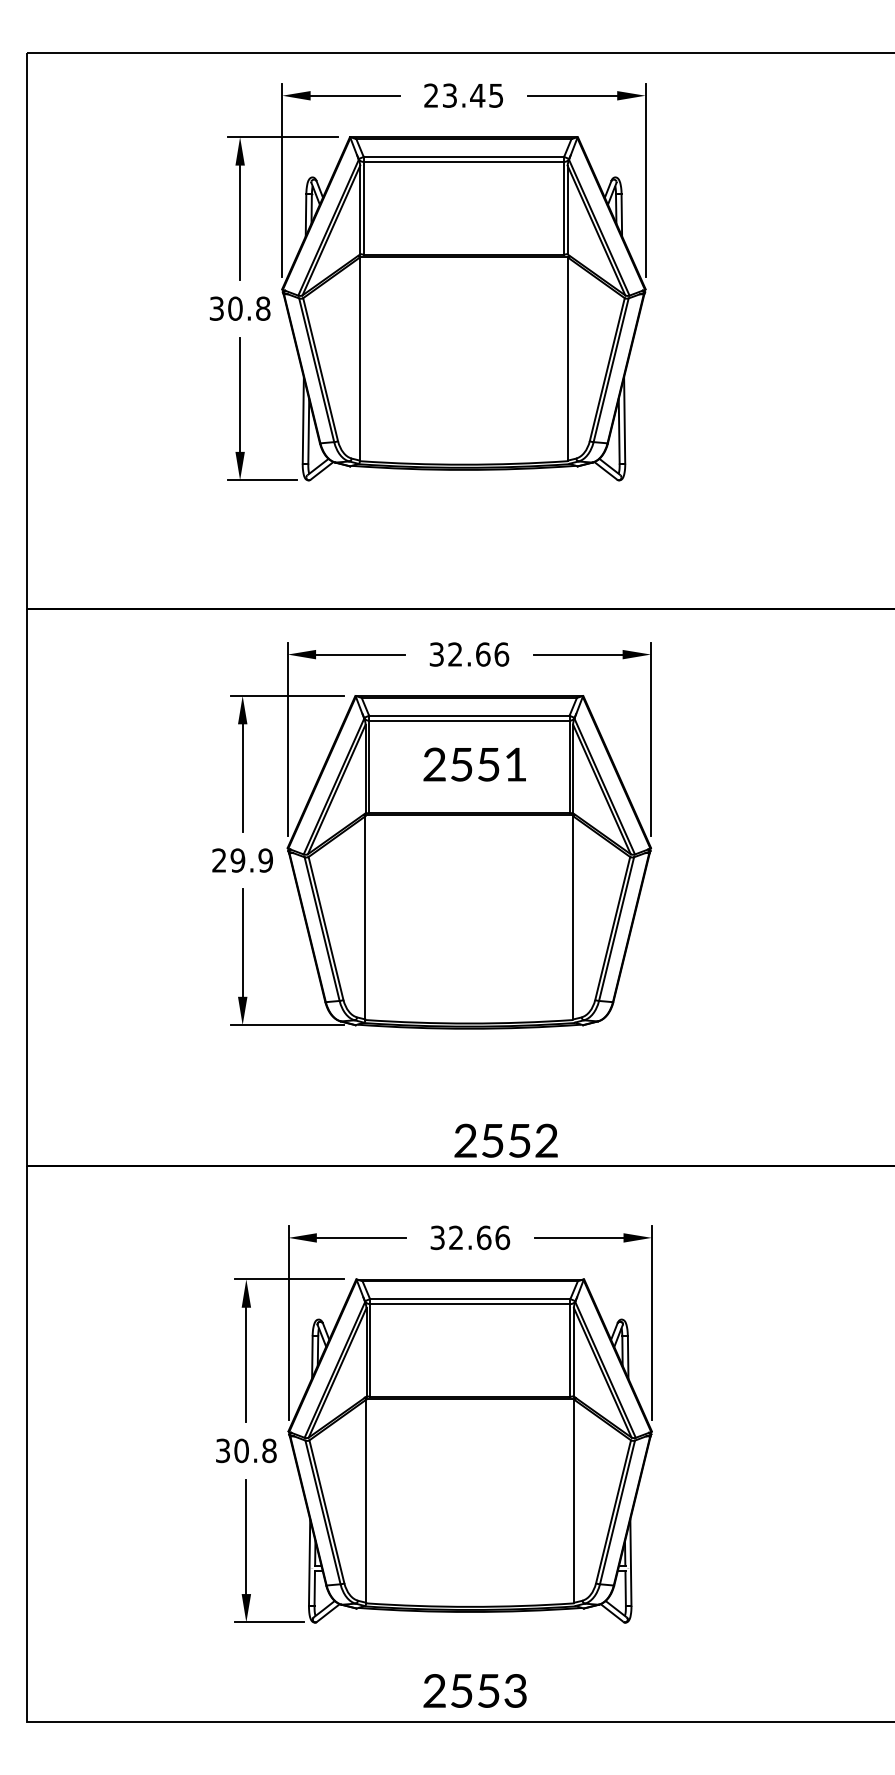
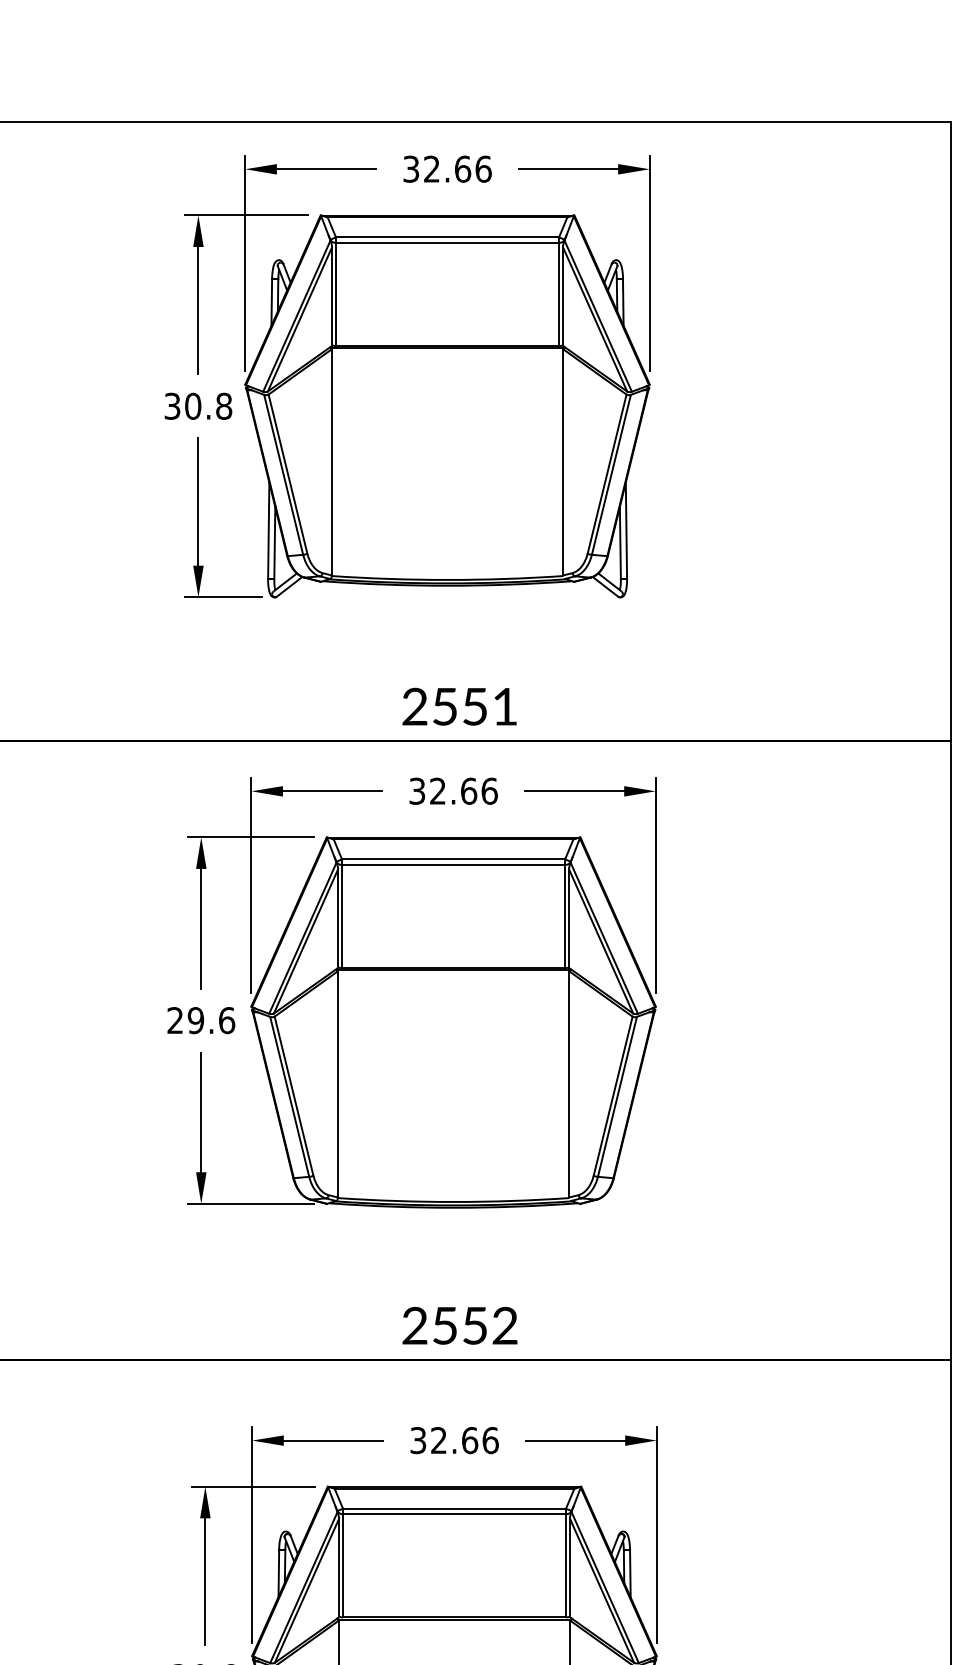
text: (463, 95) -> (447, 168), 23.45 -> 32.66
text: (474, 764) -> (459, 706), moved
text: (265, 860) -> (226, 1020), 29.9 -> 29.6
text: (505, 1140) -> (459, 1325), moved

